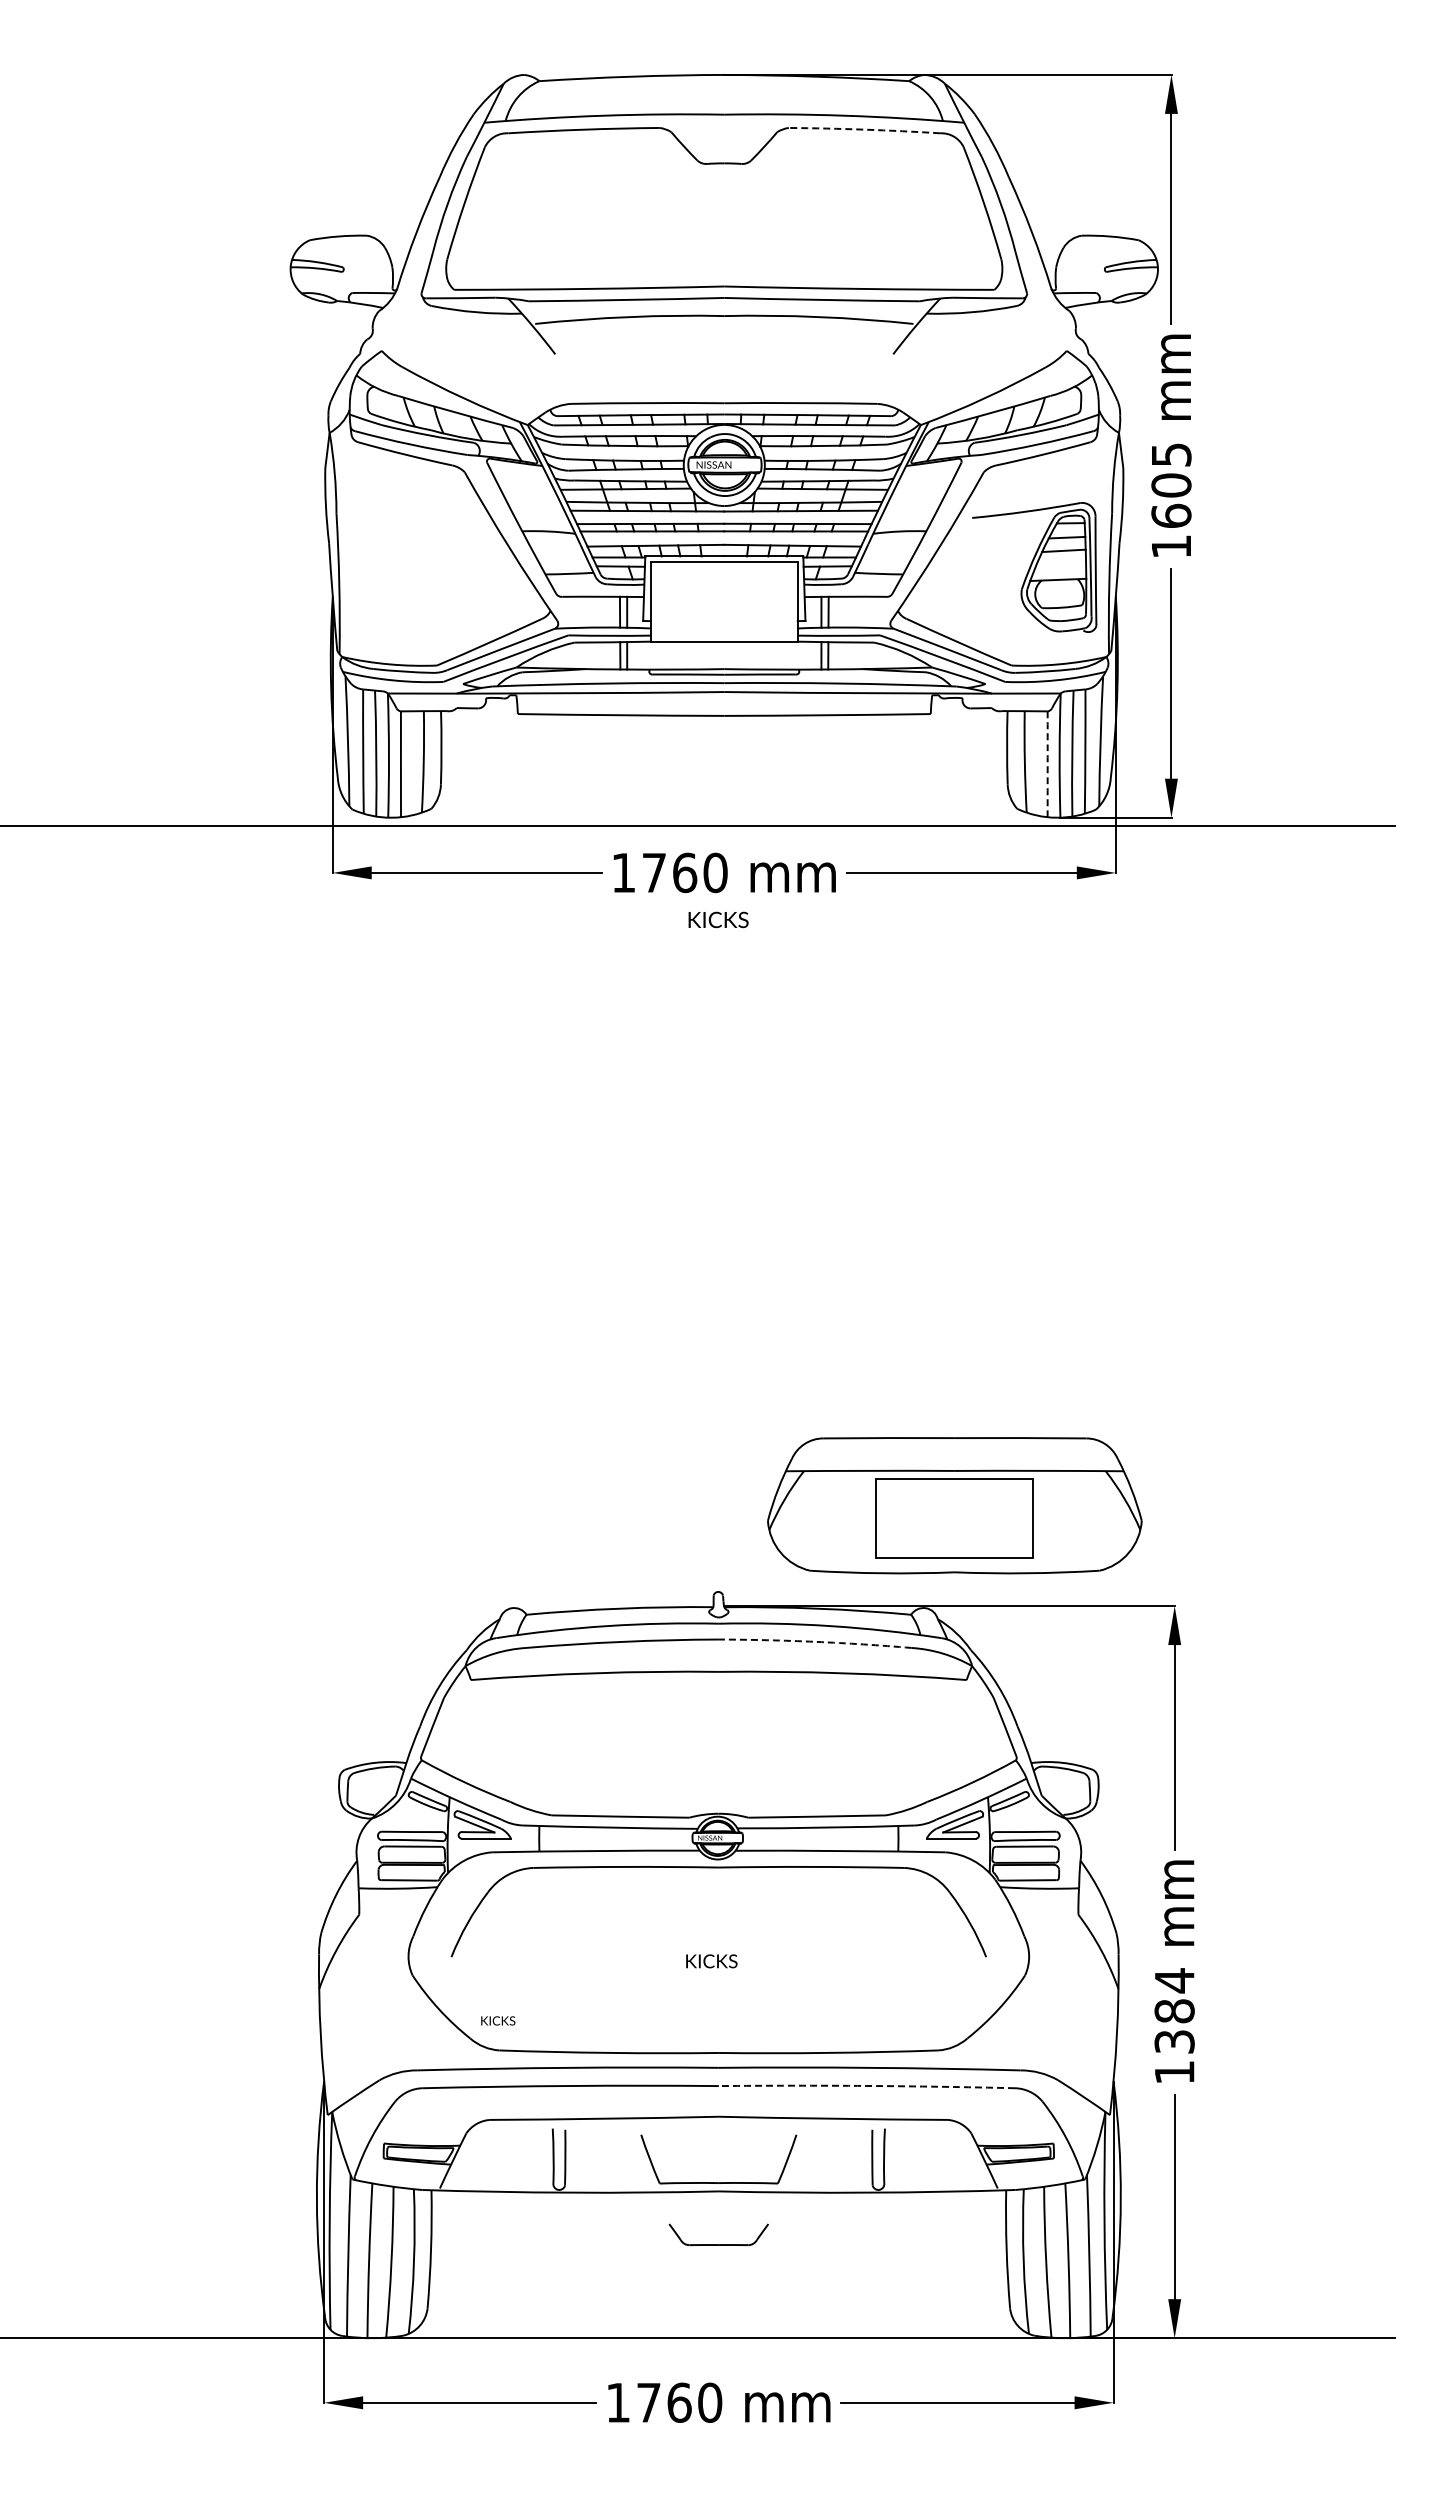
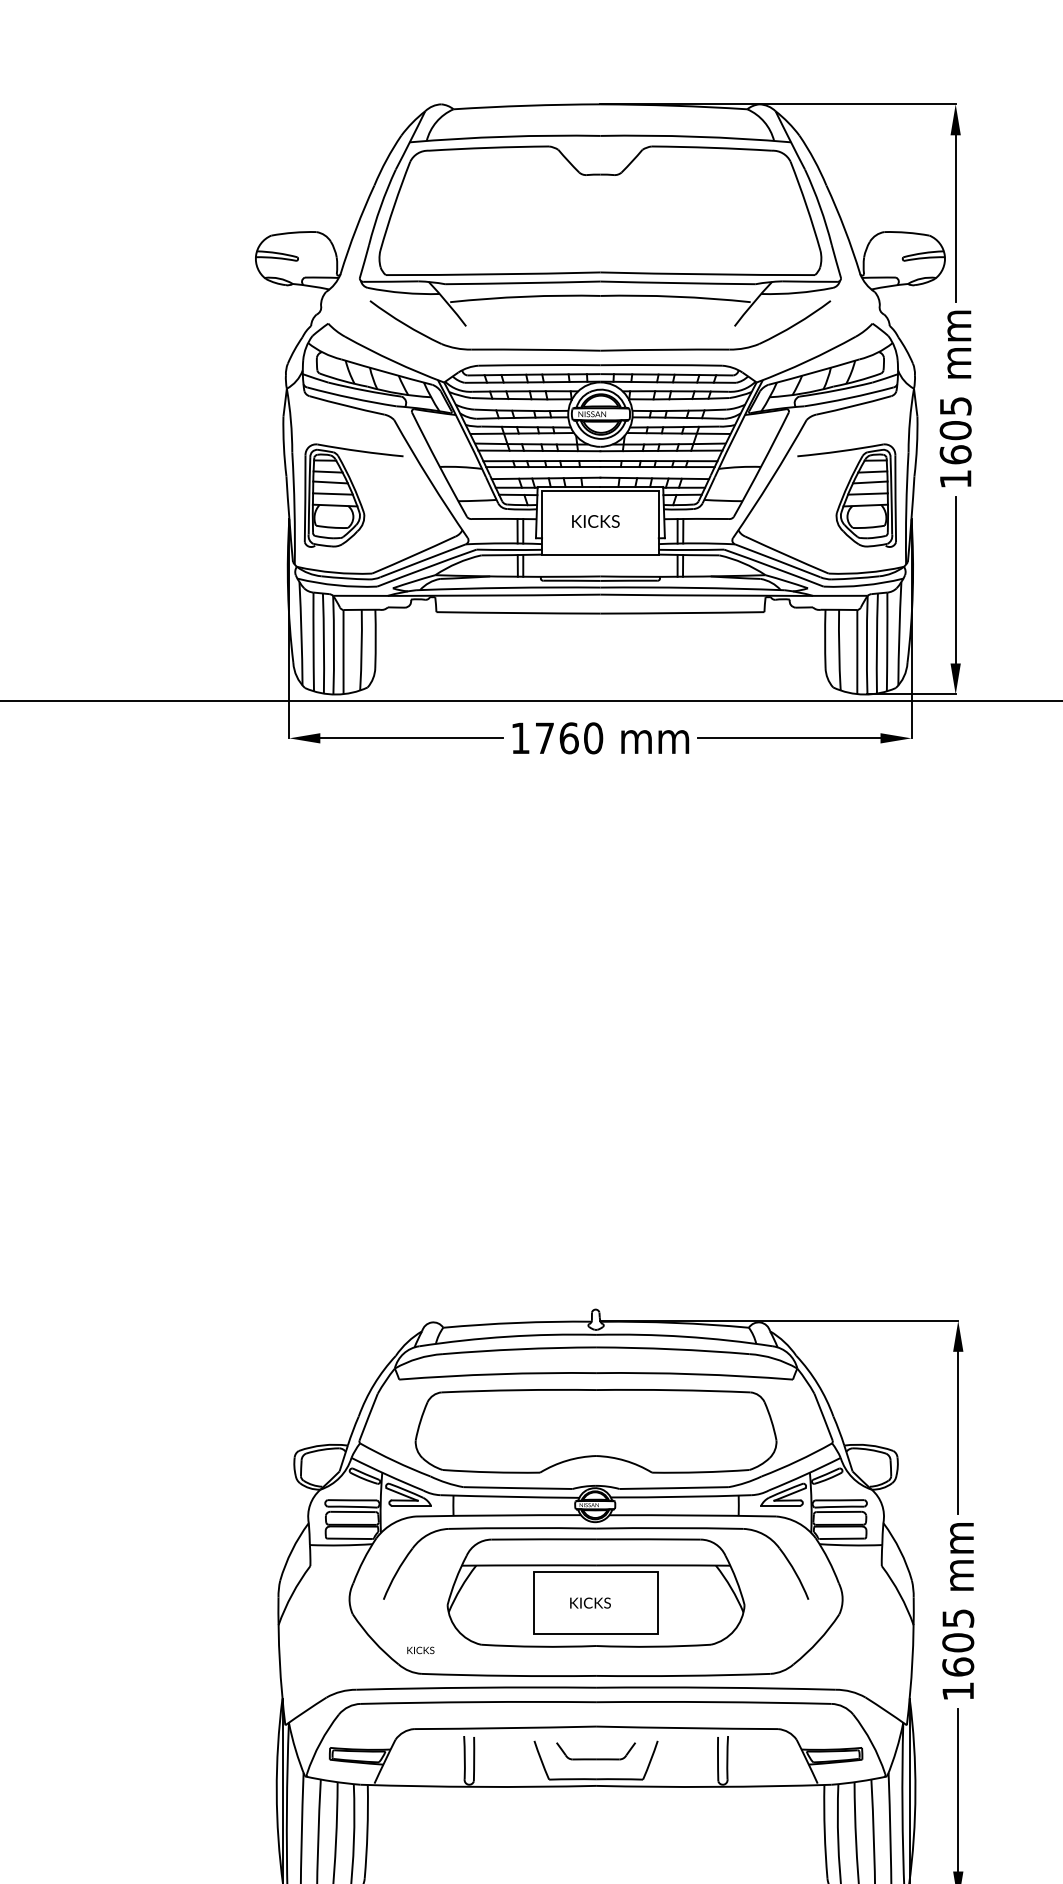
arc: (864, 129) -> (711, 147), dashed -> solid
part: (724, 384) -> (600, 350), added
line: (1060, 565) -> (867, 494), added
part: (413, 567) -> (353, 495), added
arc: (1047, 764) -> (857, 652), dashed -> solid
text: (718, 919) -> (595, 521), moved
part: (954, 1505) -> (595, 1592), moved
arc: (815, 1641) -> (672, 1348), dashed -> solid
part: (718, 1745) -> (595, 1431), added
text: (1174, 2010) -> (958, 1642), 1384 -> 1605
arc: (866, 2085) -> (713, 1701), dashed -> solid
part: (718, 2244) -> (595, 1758), moved

